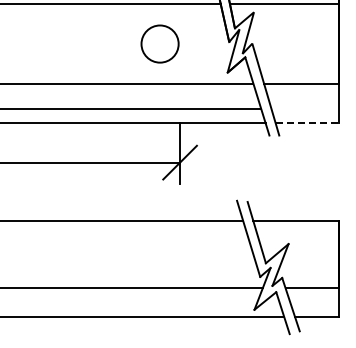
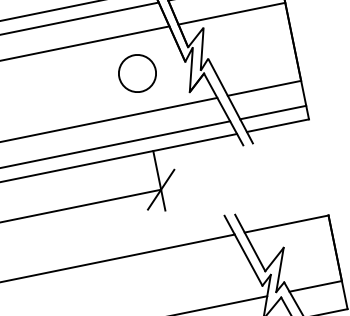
circle: (159, 43) -> (136, 73), moved
line: (304, 109) -> (272, 112), added
line: (307, 123) -> (278, 125), dashed -> solid

